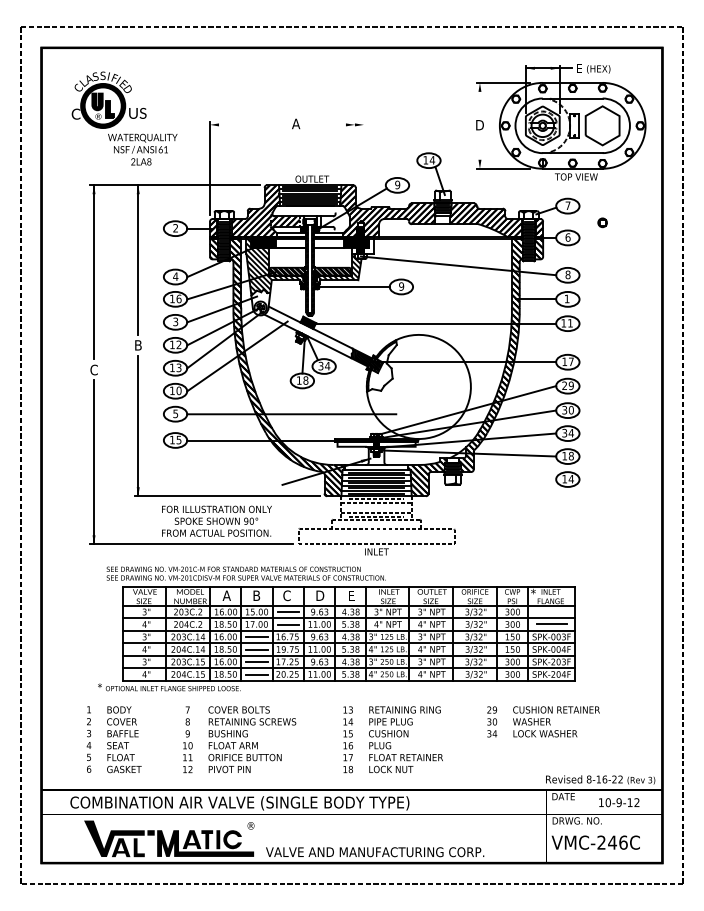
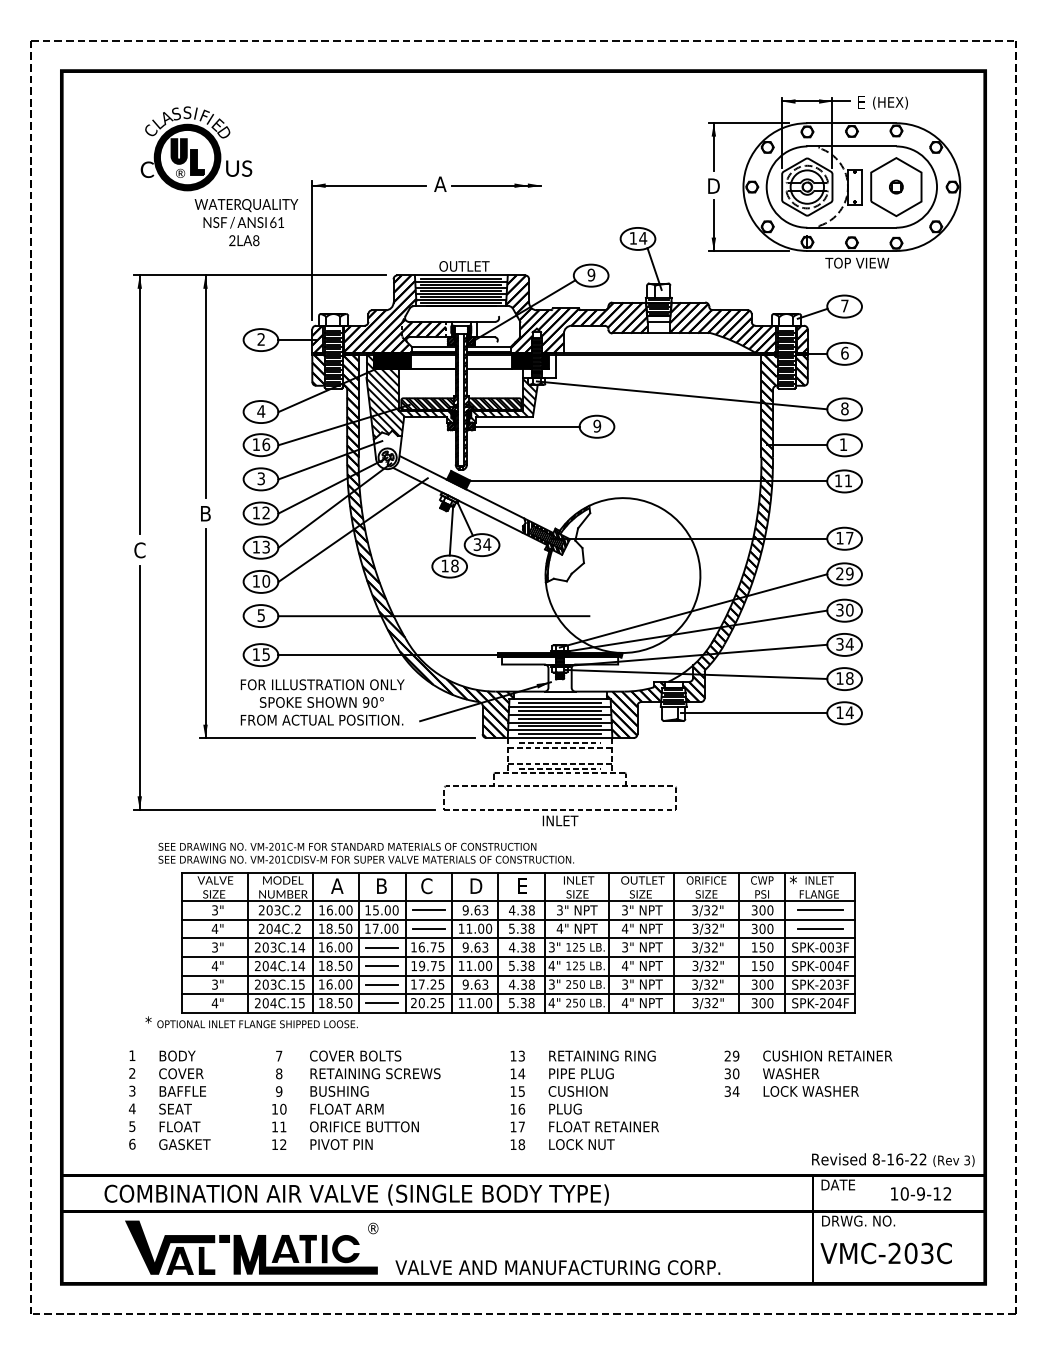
line: (479, 98) -> (713, 146), added
part: (124, 118) -> (219, 176), moved
line: (248, 124) -> (369, 185), added
line: (333, 124) -> (495, 185), added
line: (479, 151) -> (713, 225), added
part: (602, 222) -> (896, 186), moved
line: (506, 479) -> (753, 713), added
text: (216, 520) -> (321, 701), moved
line: (551, 611) -> (820, 909), added
text: (617, 842) -> (918, 1253), VMC-246C -> VMC-203C

